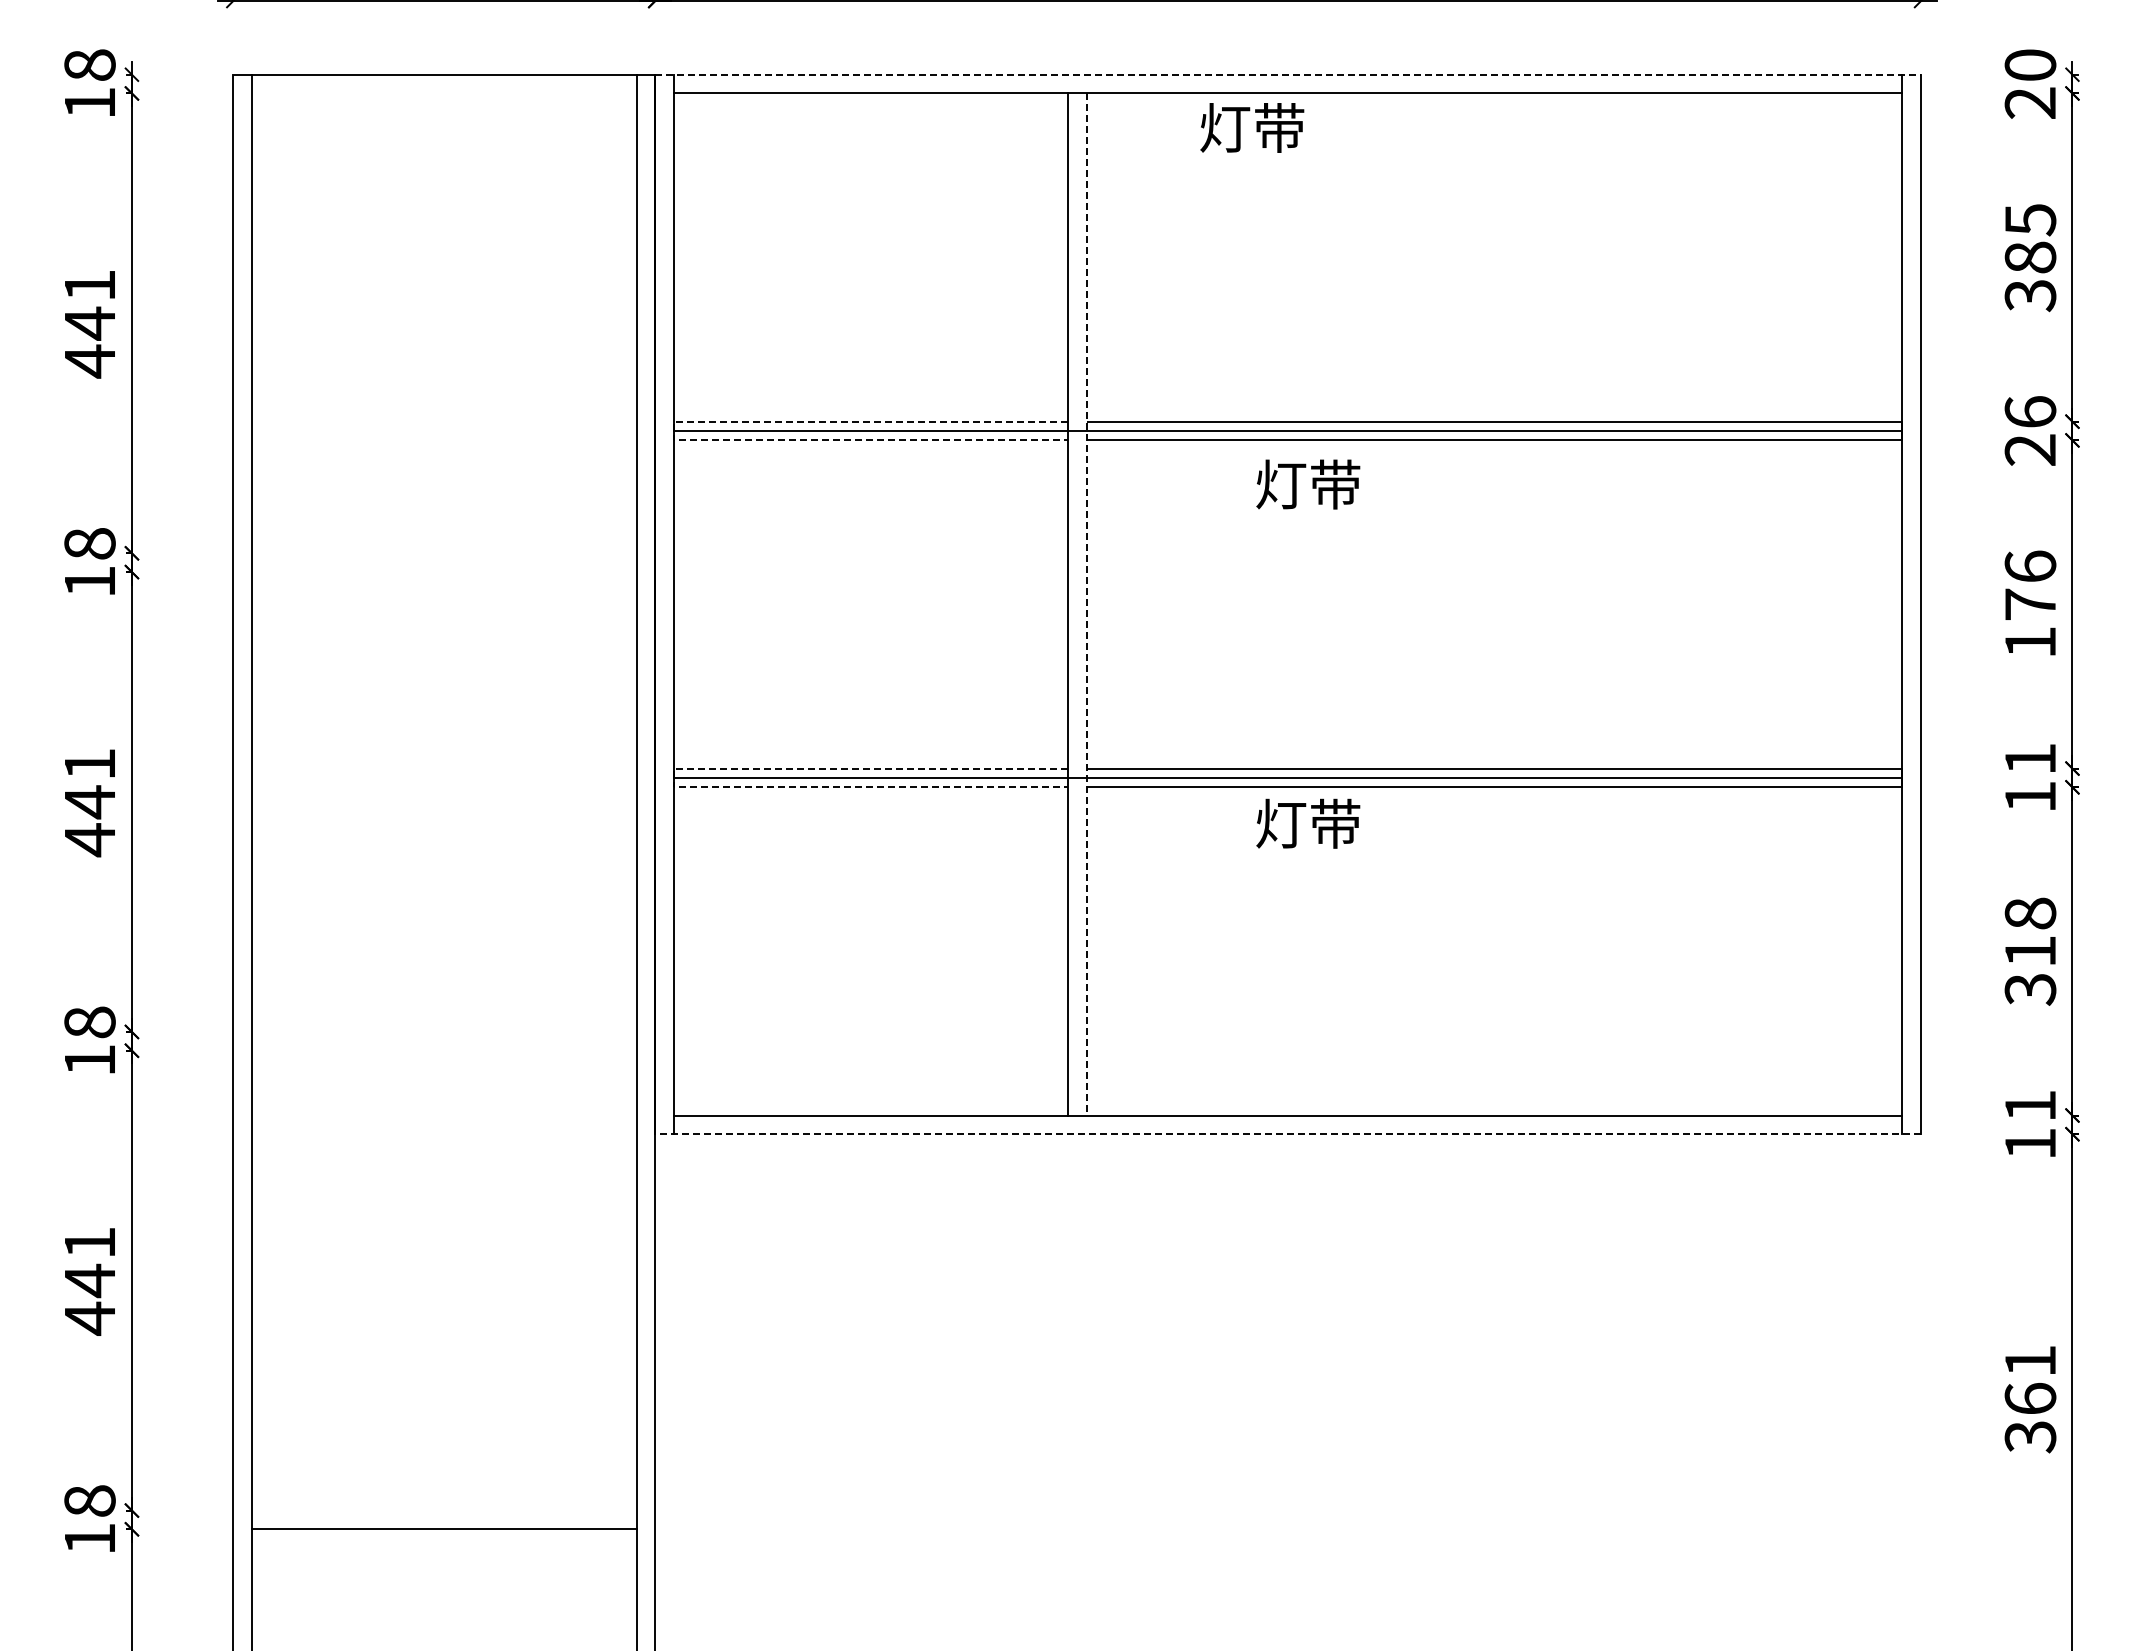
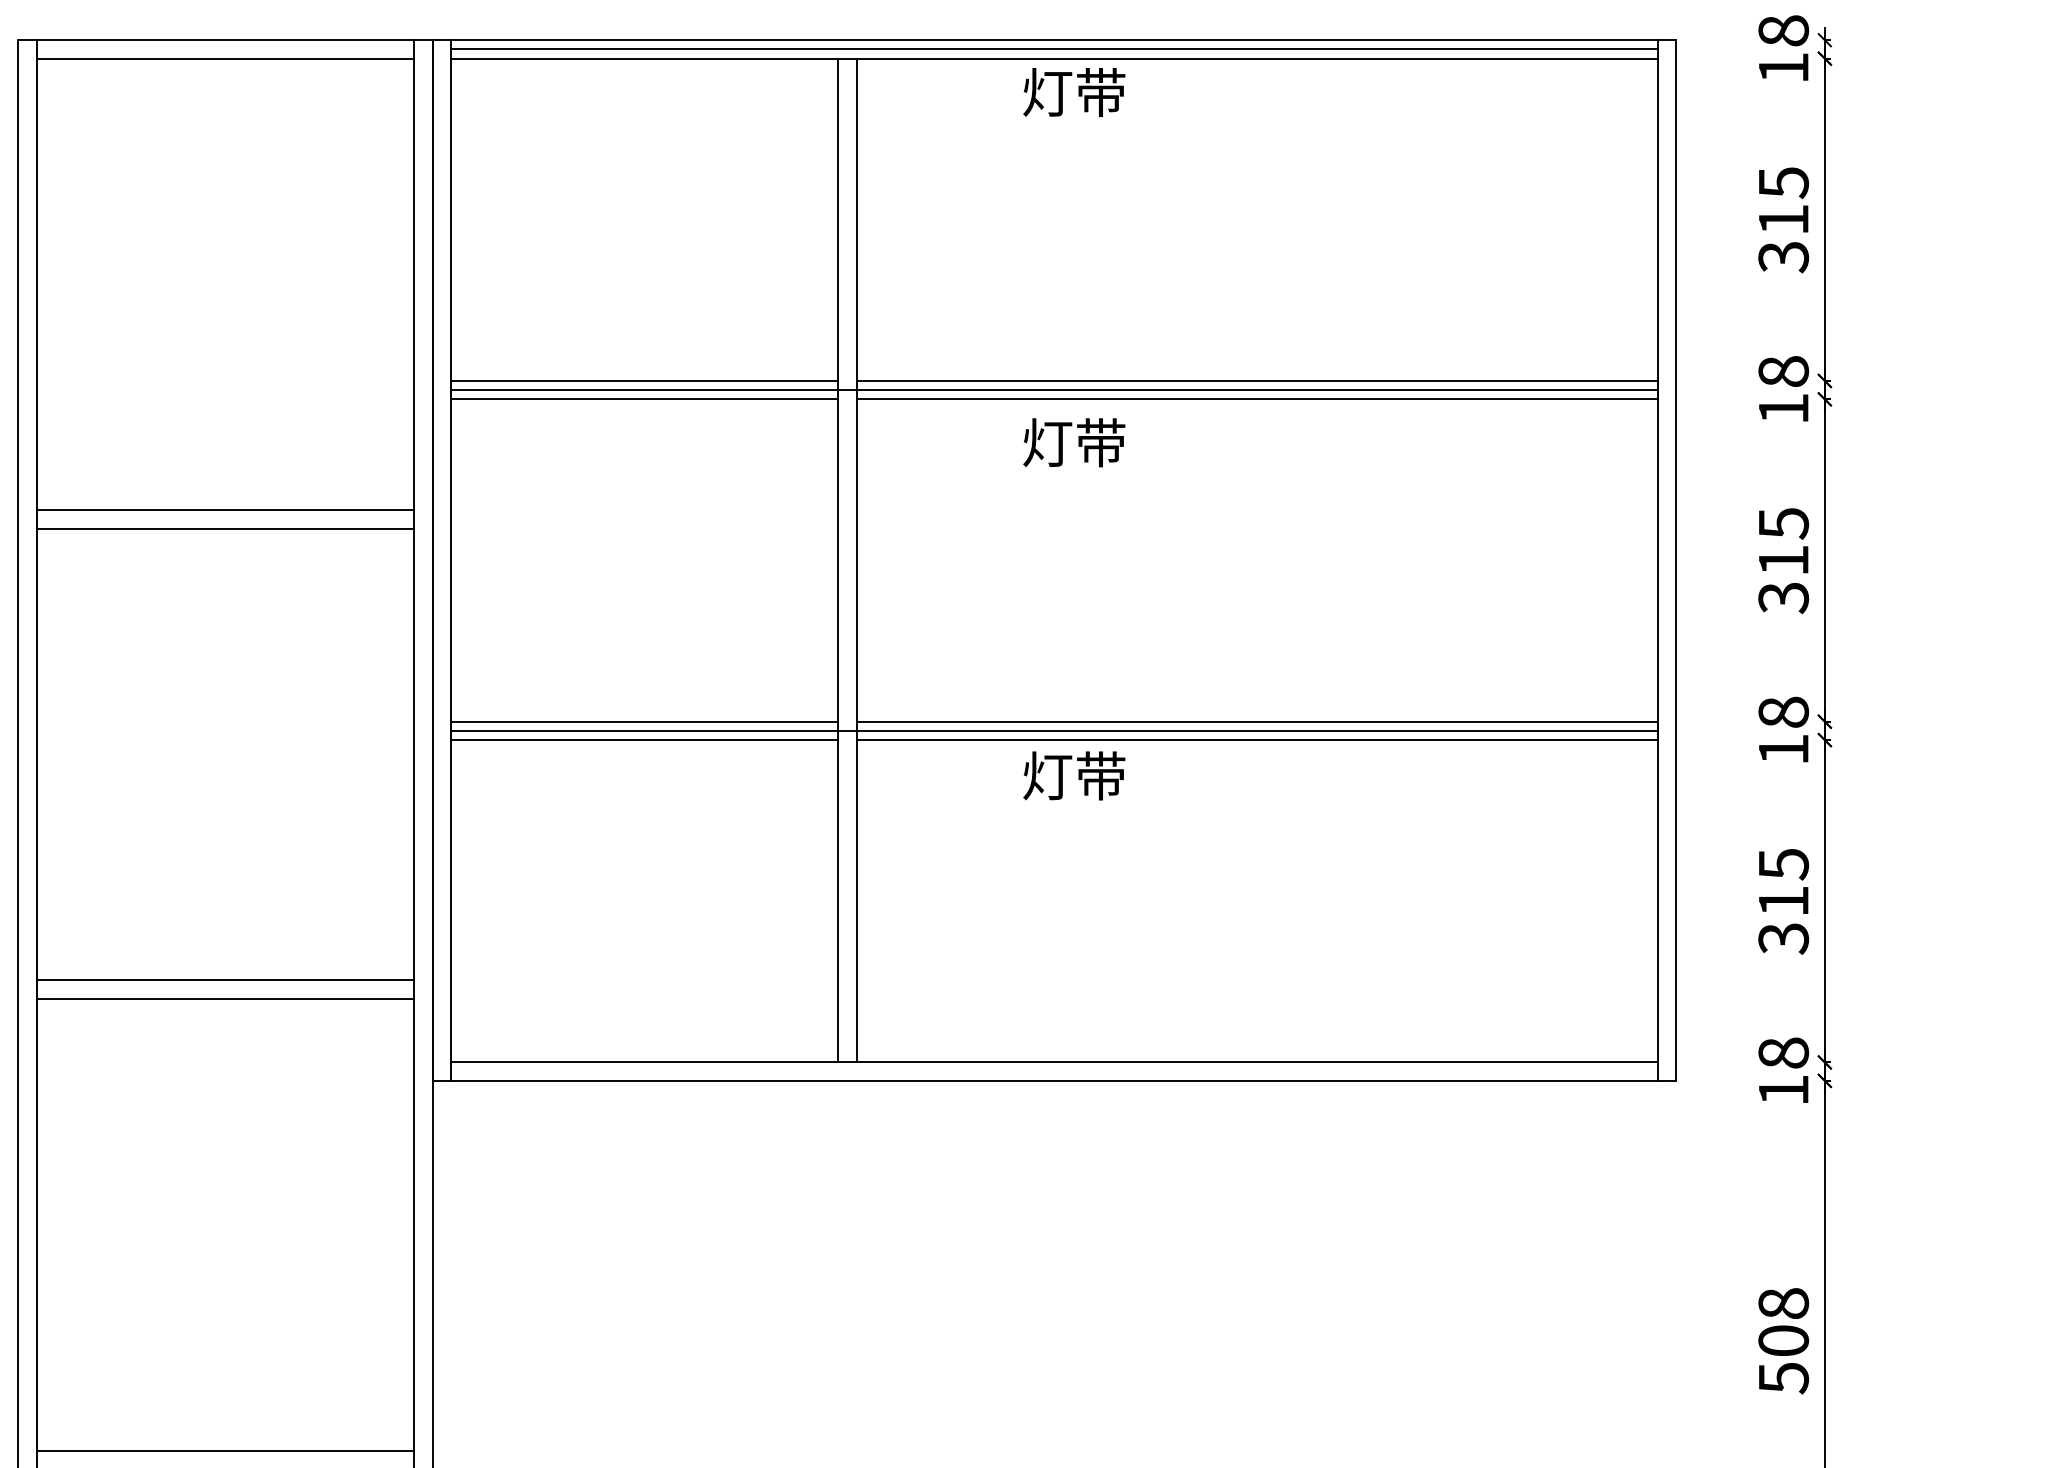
line: (1288, 74) -> (1054, 39), dashed -> solid
text: (2030, 83) -> (1783, 48), 20 -> 18
line: (1288, 84) -> (1054, 49), added
line: (444, 93) -> (225, 58), added
text: (1252, 127) -> (1074, 92), moved
text: (2030, 257) -> (1783, 219), 385 -> 315
text: (2030, 430) -> (1783, 389), 26 -> 18
line: (674, 431) -> (451, 390), dashed -> solid
line: (444, 553) -> (225, 510), added
line: (444, 572) -> (225, 529), added
line: (1086, 604) -> (856, 560), dashed -> solid
text: (2030, 604) -> (1783, 560), 176 -> 315
text: (2030, 758) -> (1783, 711), 11 -> 18
line: (674, 778) -> (451, 731), dashed -> solid
text: (2030, 913) -> (1783, 864), 318 -> 315
line: (444, 1031) -> (225, 979), added
line: (444, 1050) -> (225, 998), added
text: (2030, 1105) -> (1783, 1052), 11 -> 18
line: (1288, 1134) -> (1054, 1081), dashed -> solid
text: (2030, 1399) -> (1783, 1341), 361 -> 508
line: (444, 1510) -> (225, 1450), added

